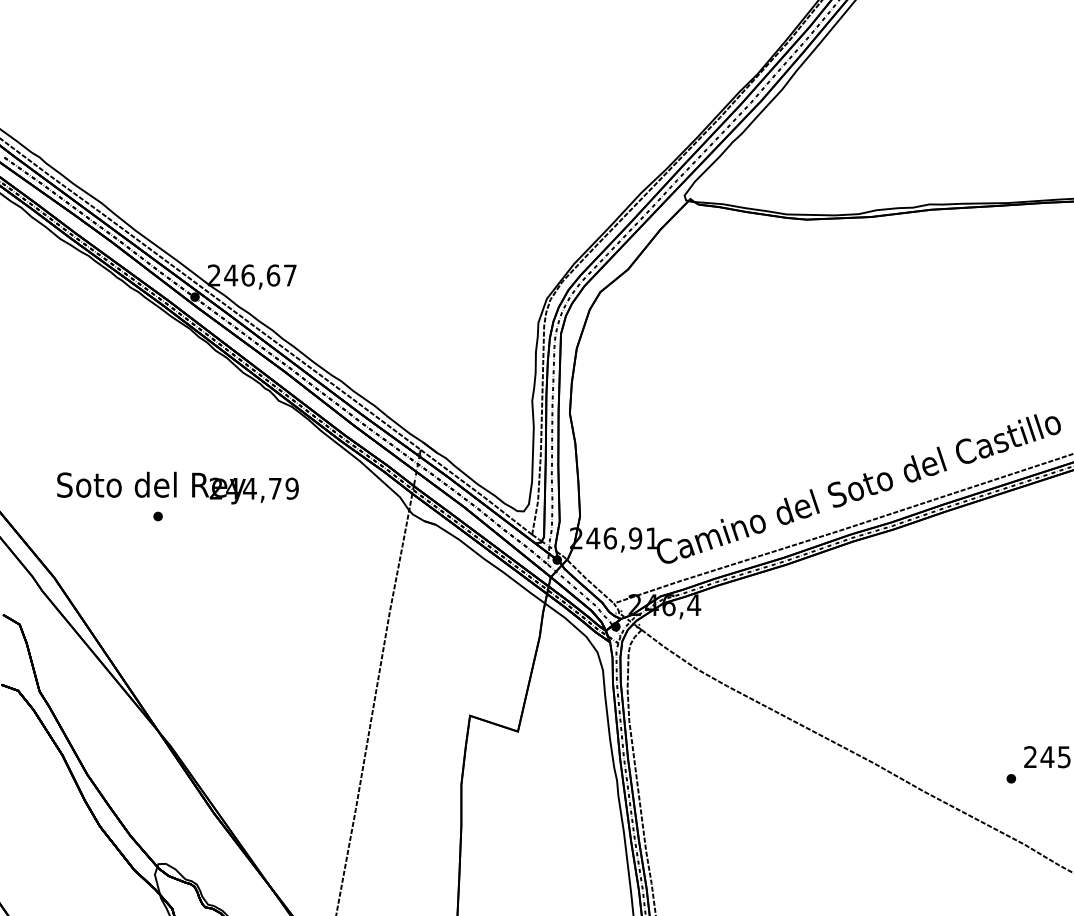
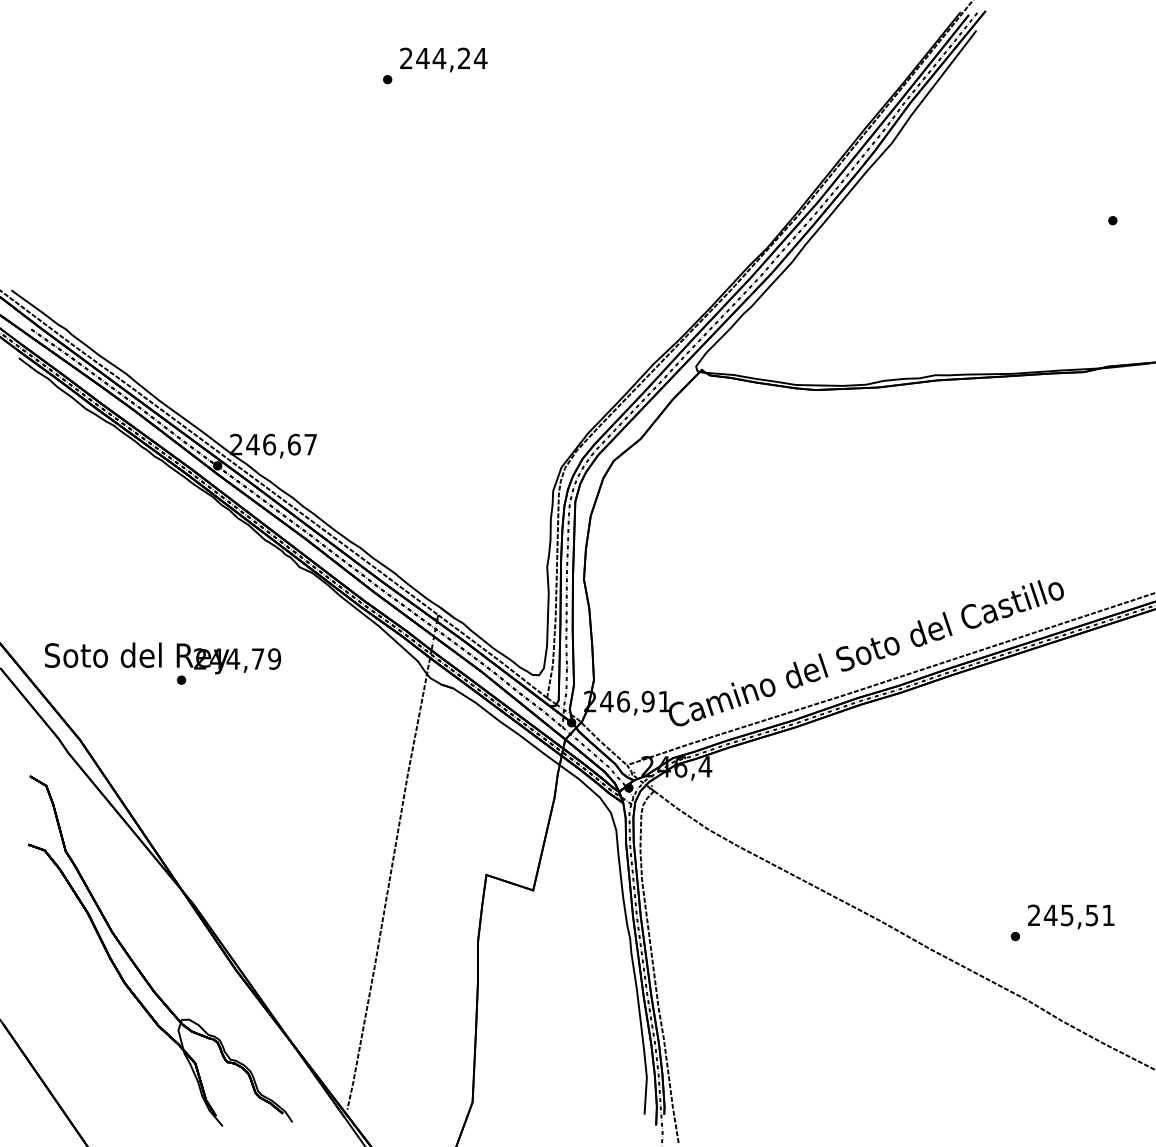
text: (178, 488) -> (163, 658), moved

